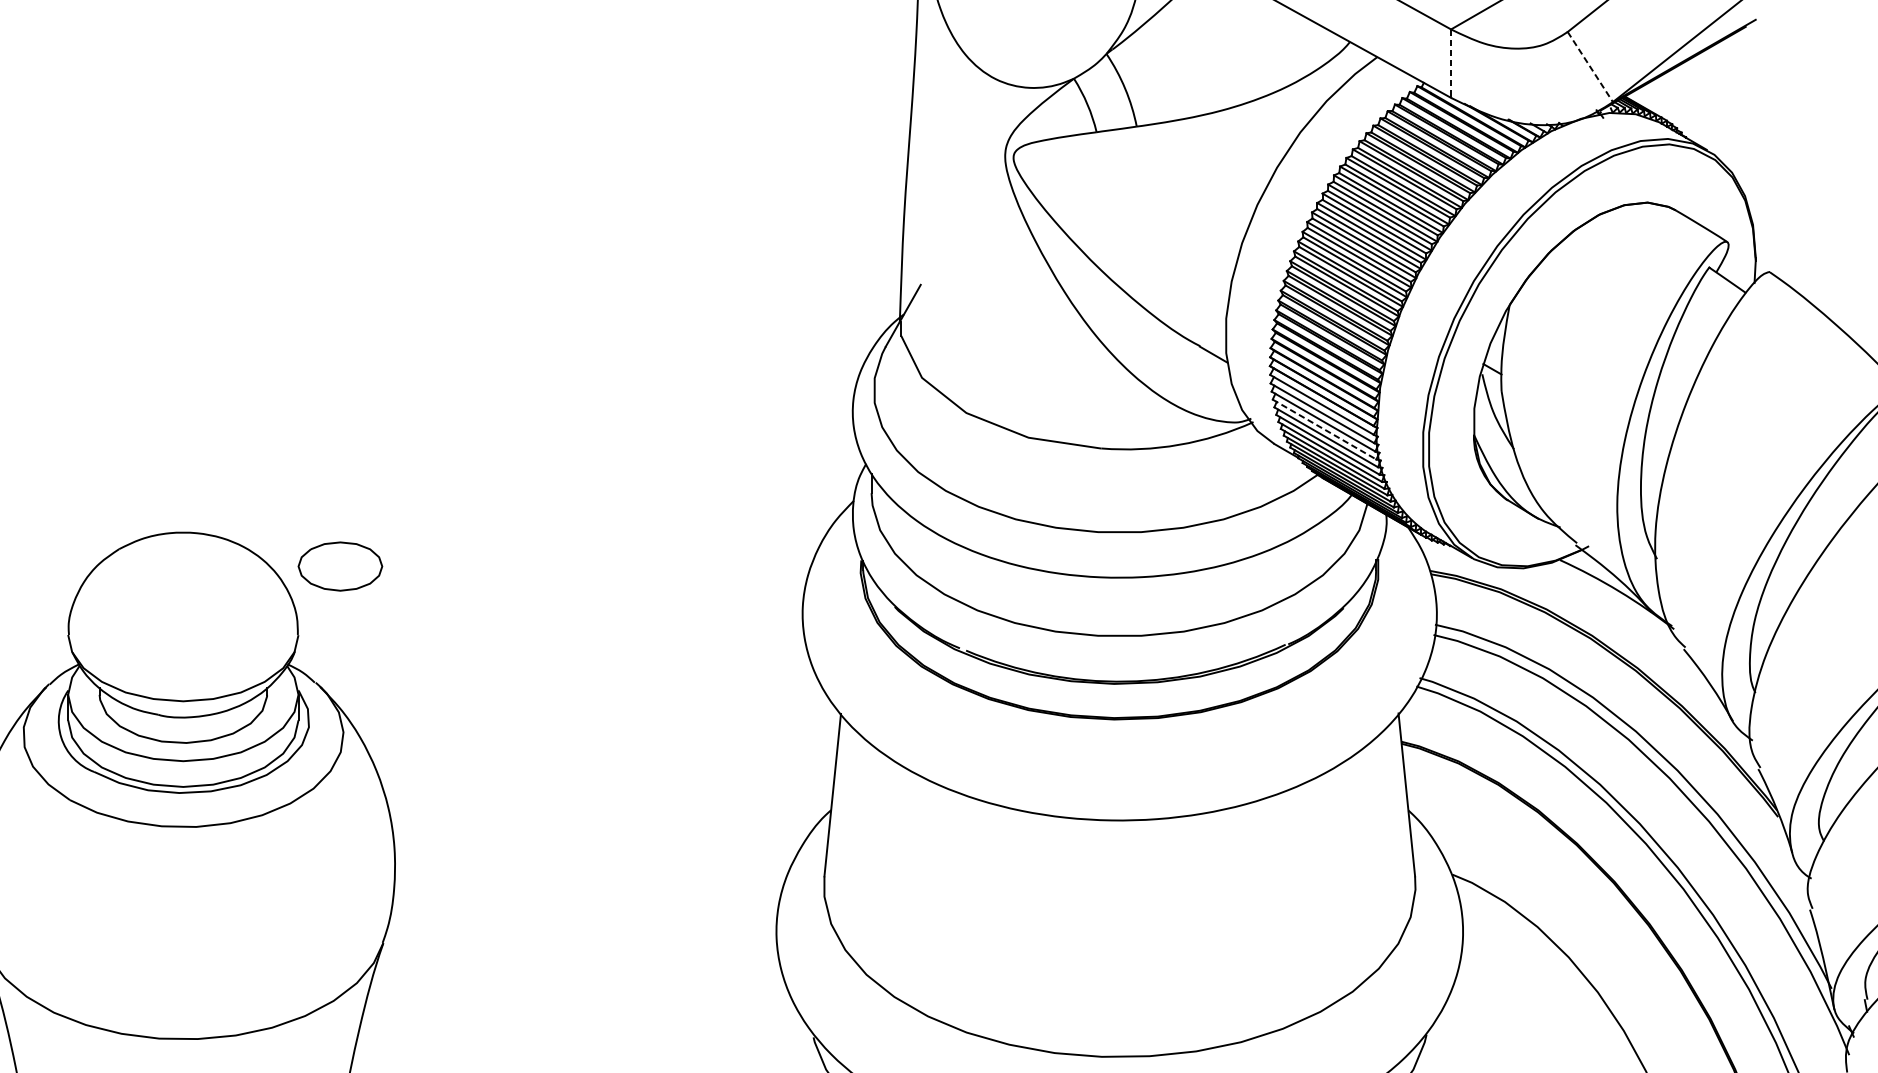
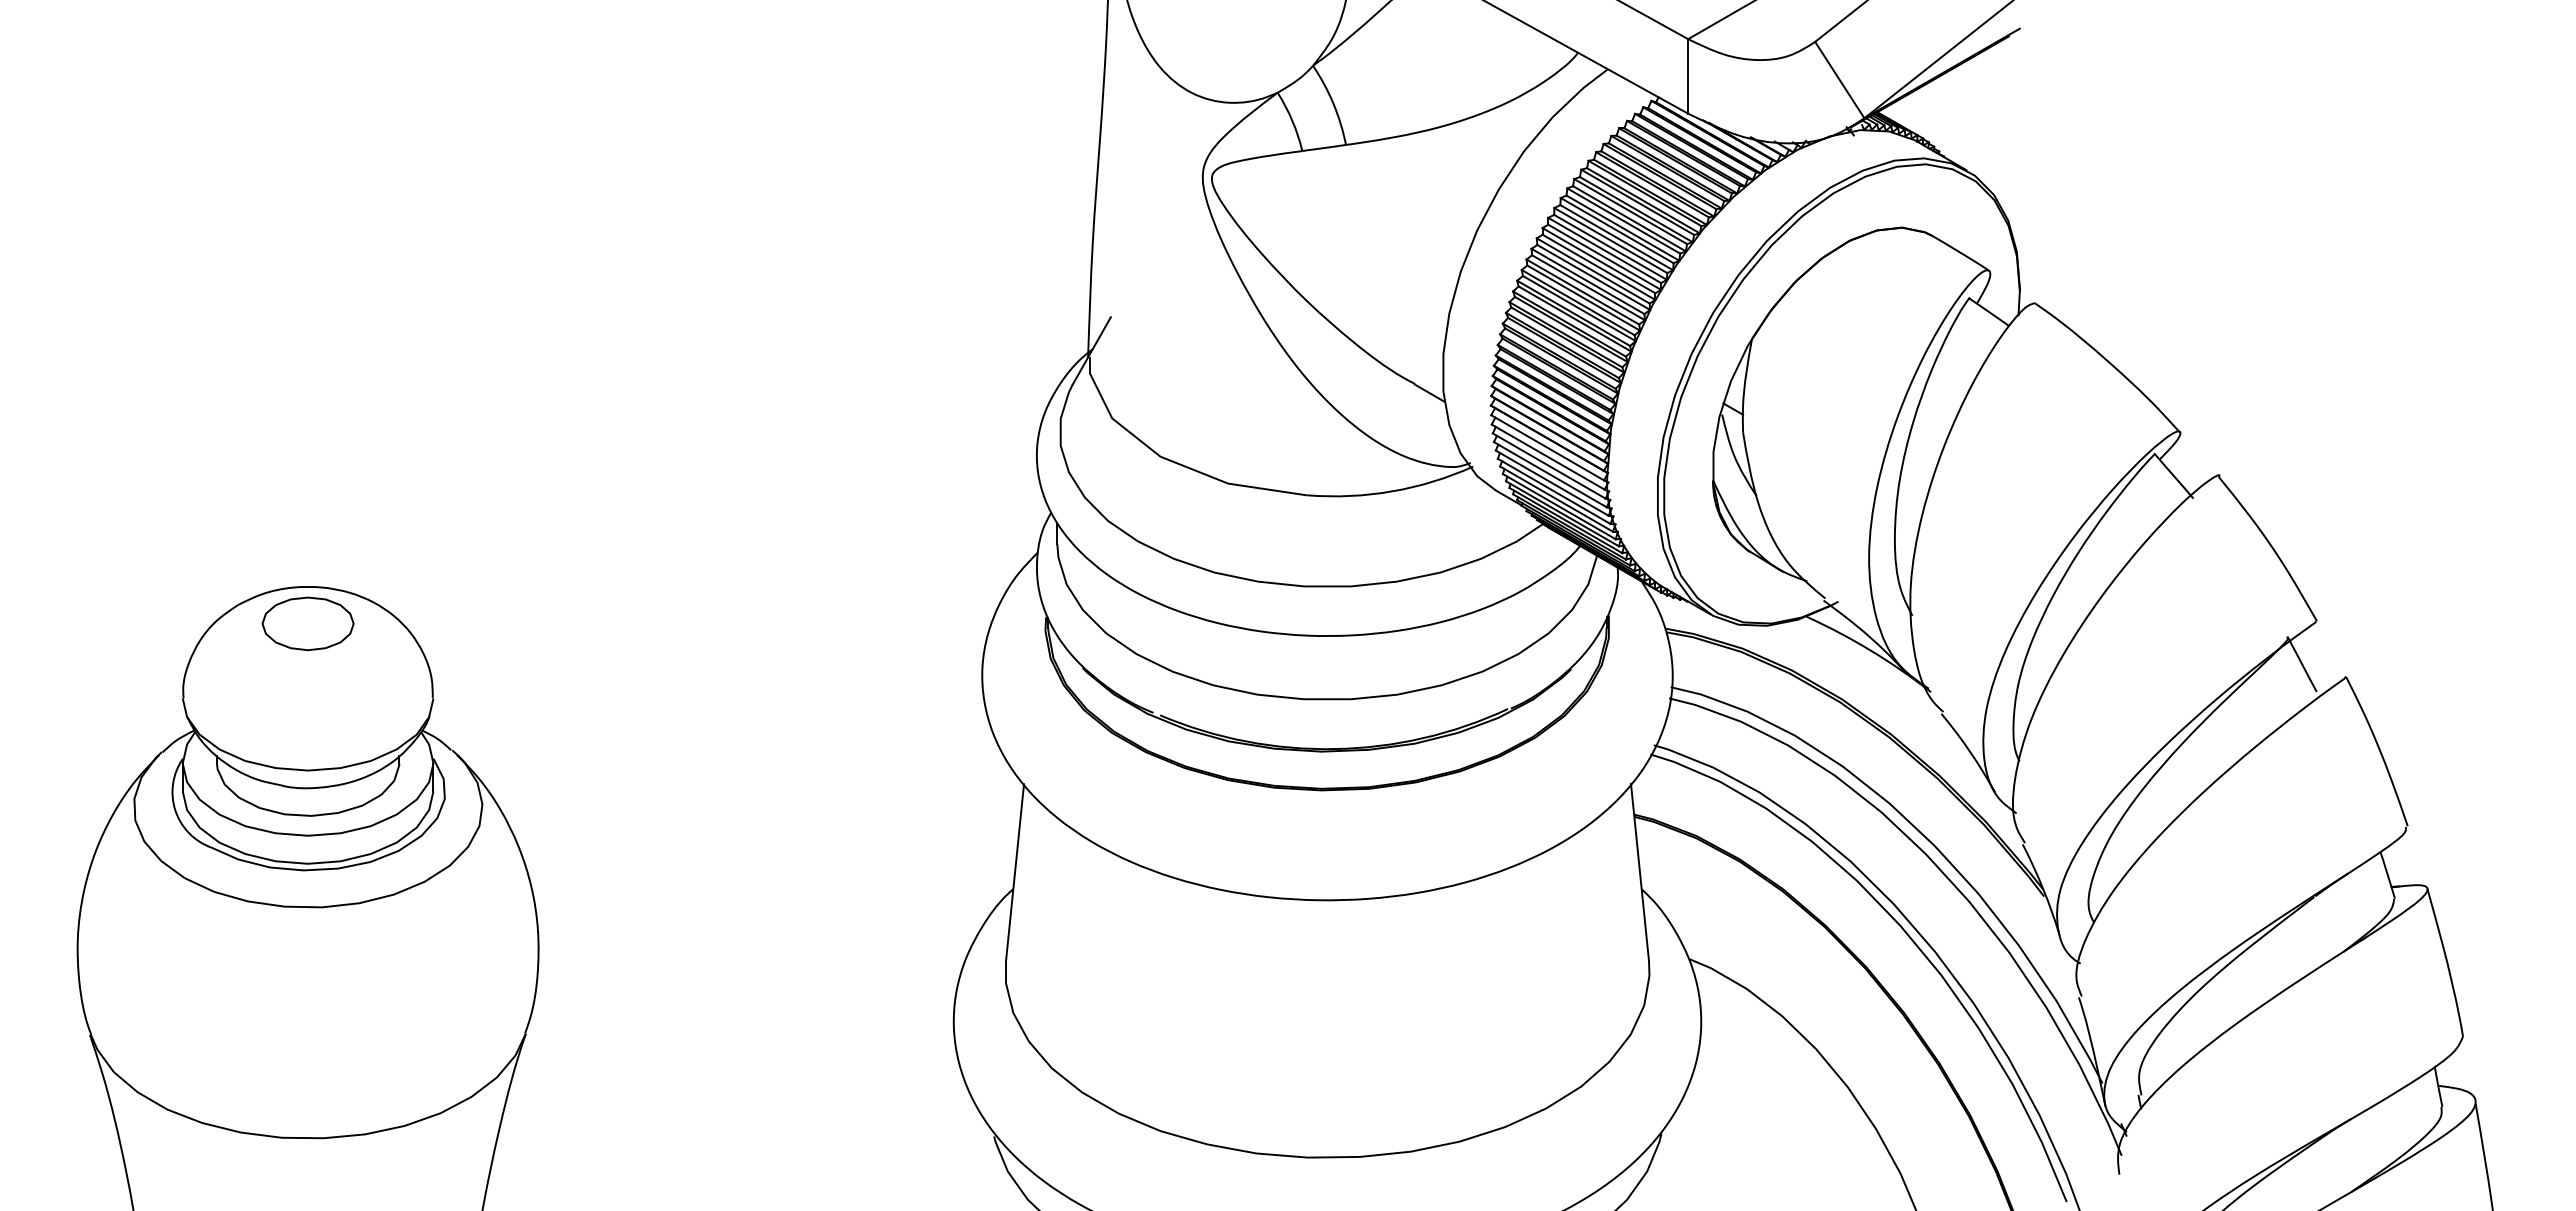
line: (1451, 63) -> (1688, 76), dashed -> solid
line: (1591, 67) -> (1840, 80), dashed -> solid
line: (1324, 429) -> (1550, 474), dashed -> solid
part: (339, 566) -> (307, 623), moved

